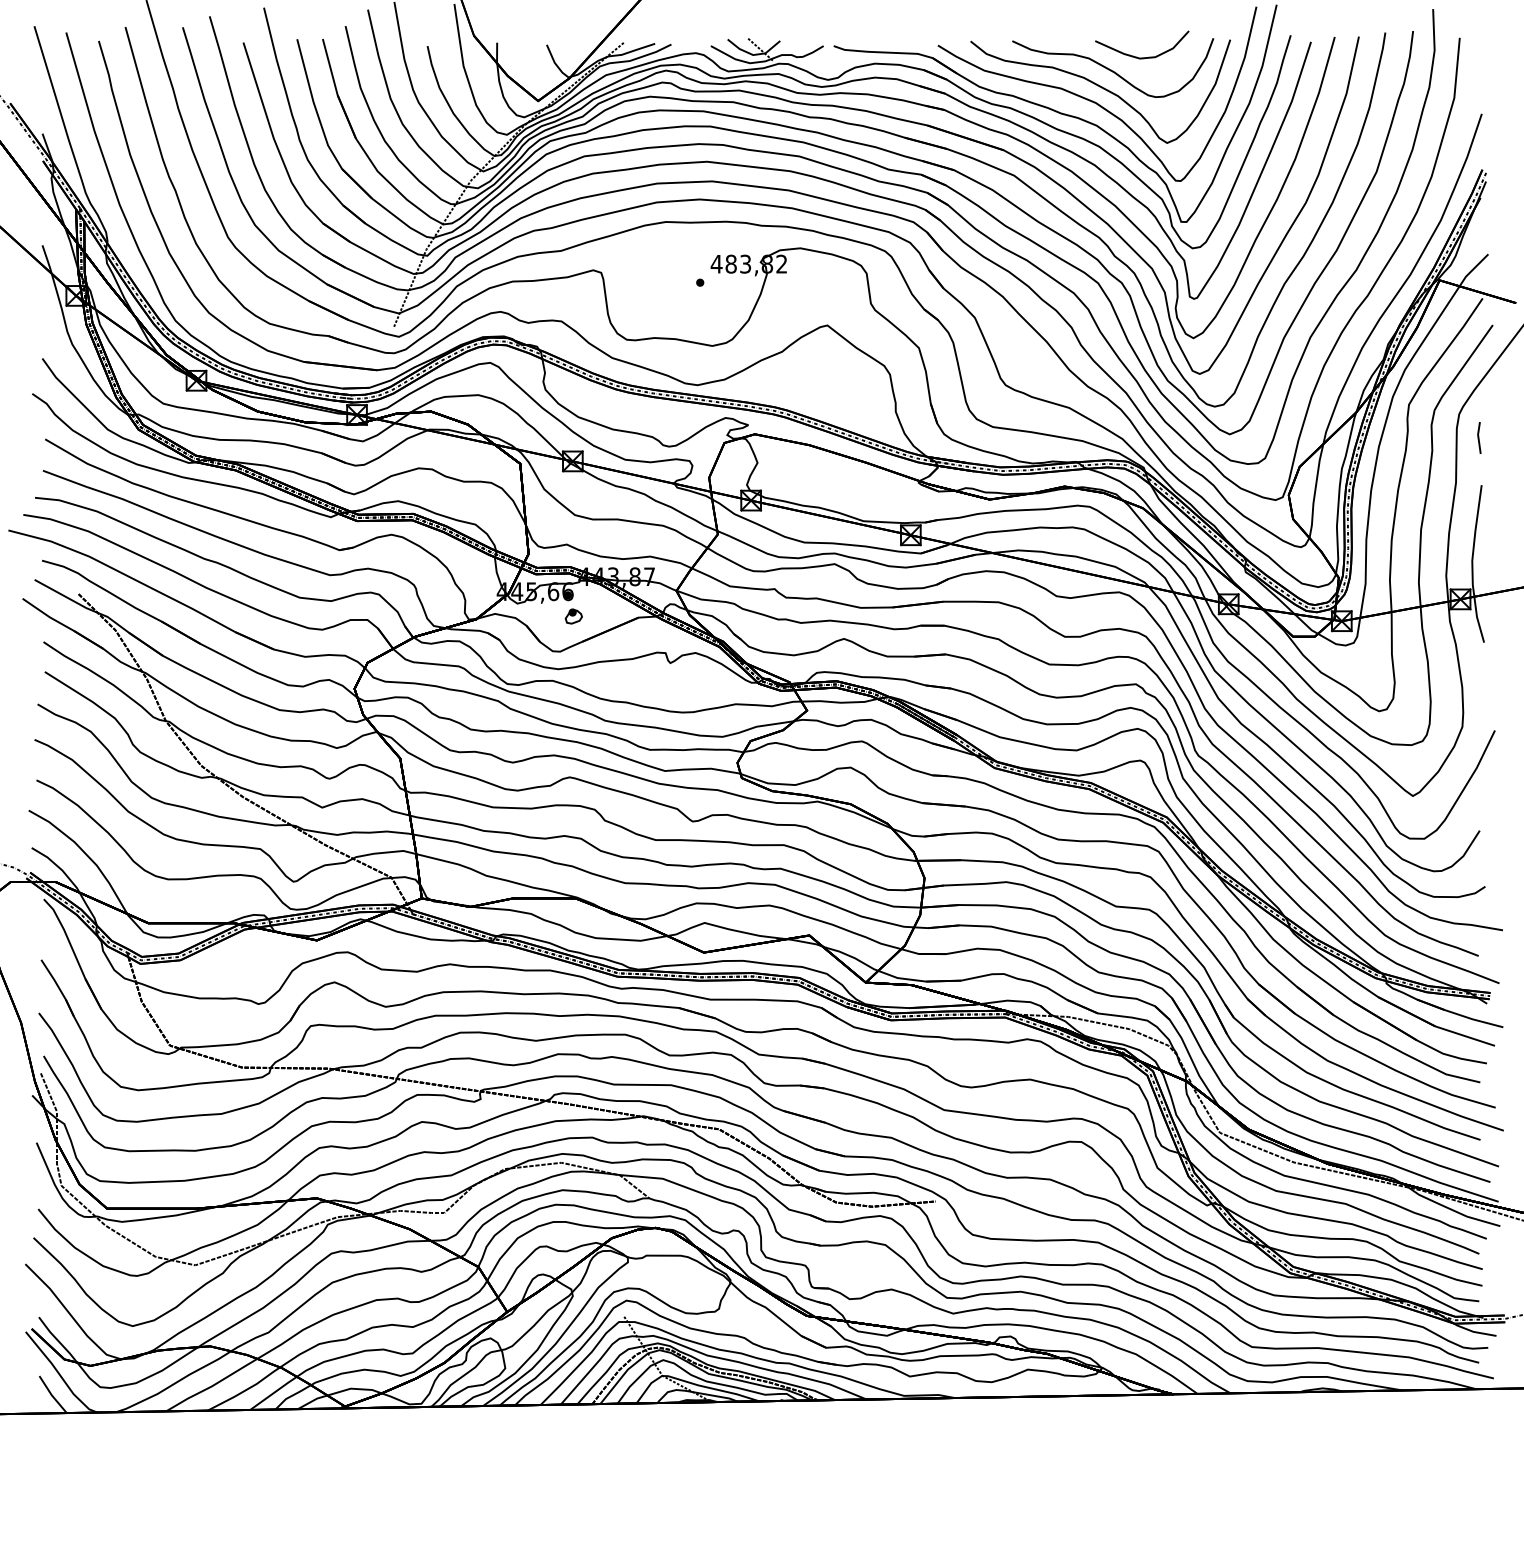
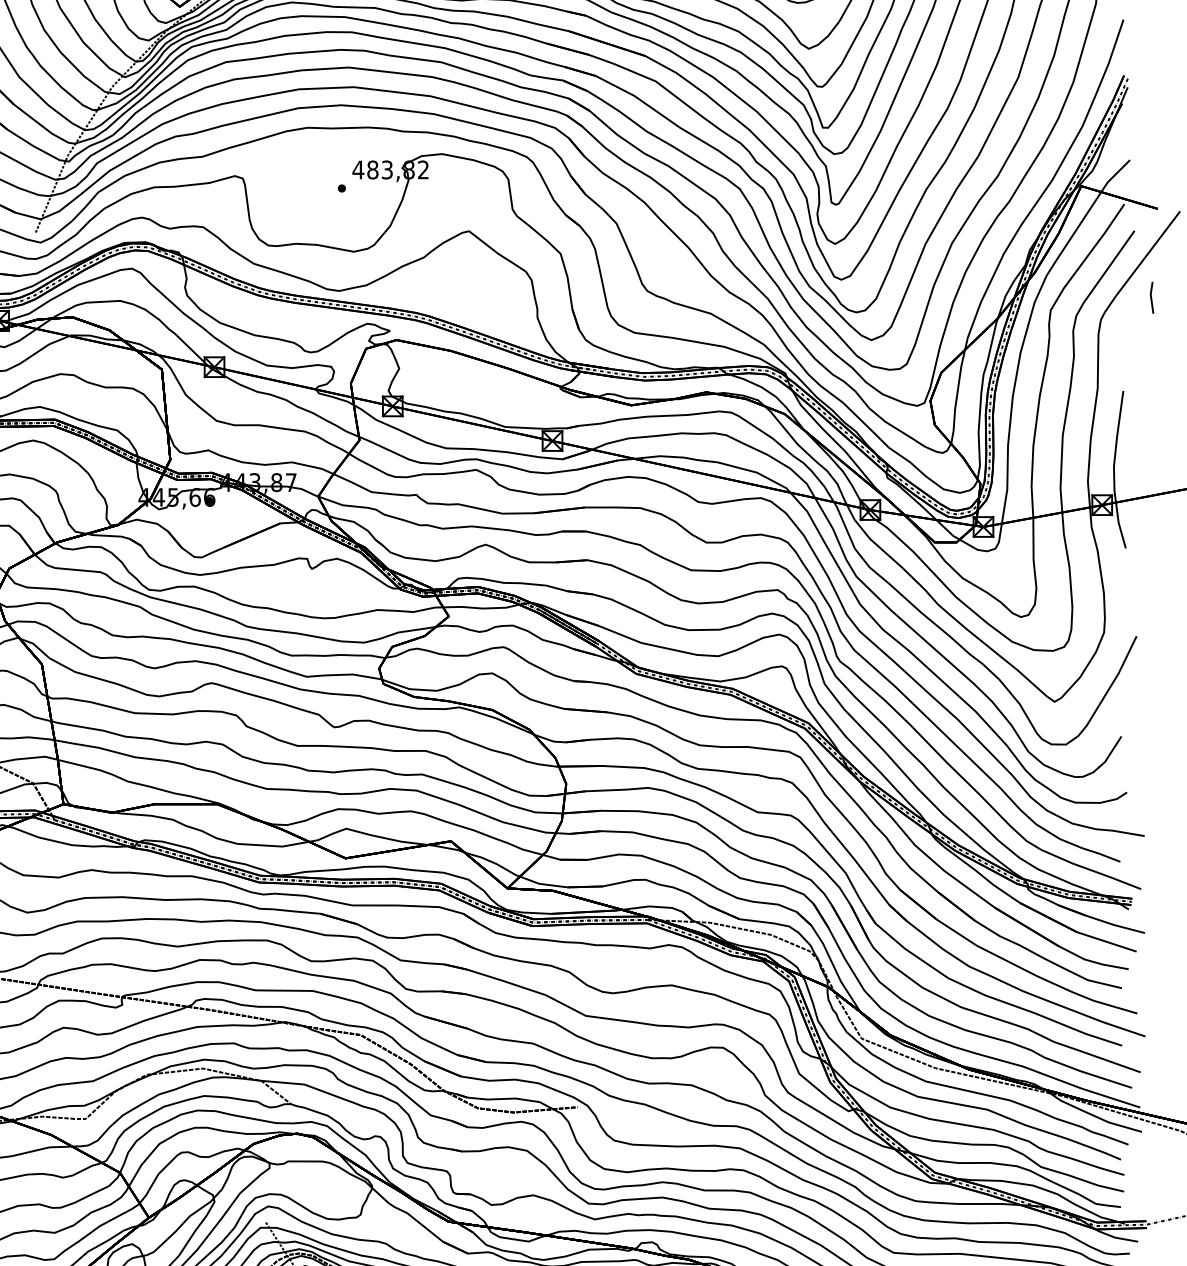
line: (1479, 437) -> (1152, 297), moved
part: (573, 616) -> (215, 522), removed

